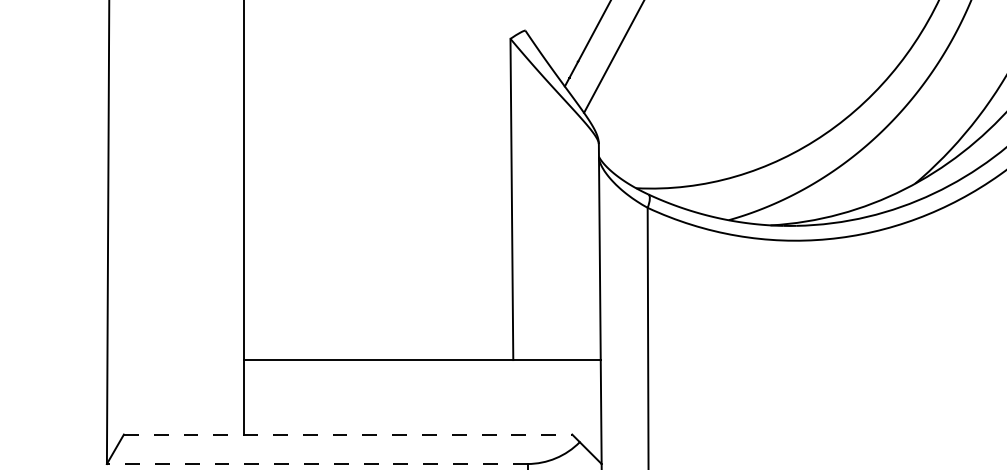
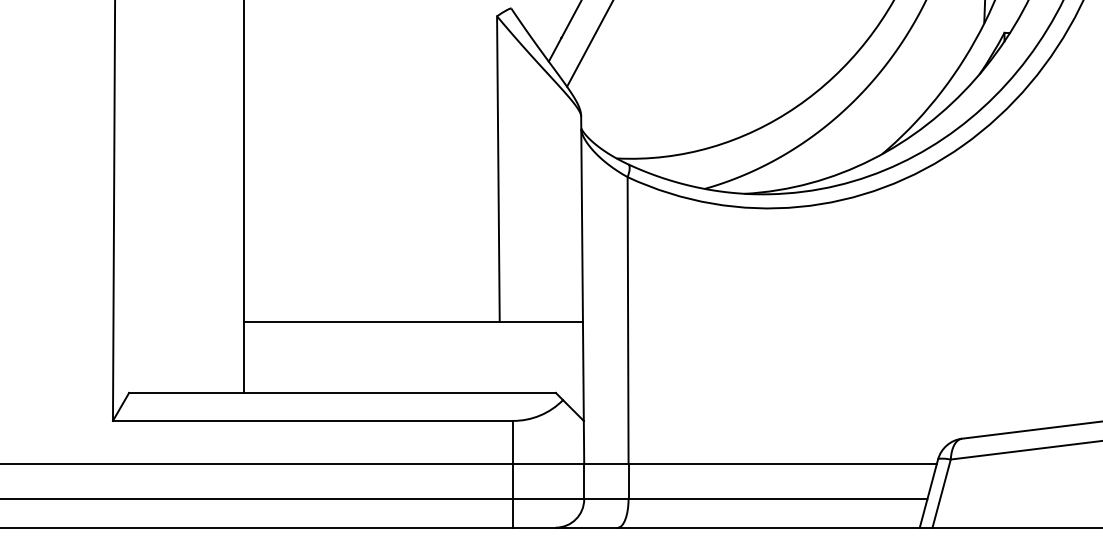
line: (348, 434) -> (342, 392), dashed -> solid
line: (316, 463) -> (312, 420), dashed -> solid

